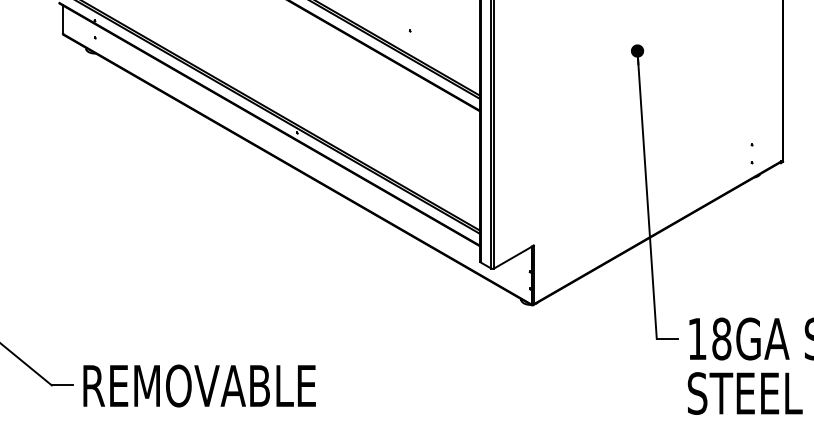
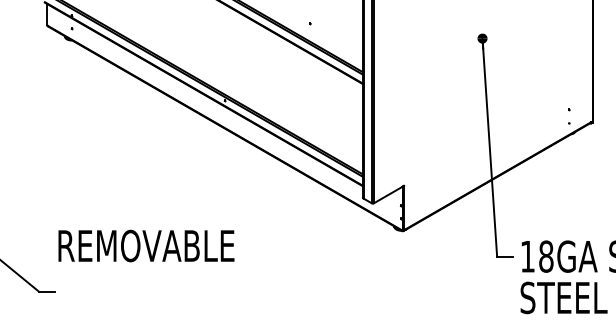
text: (199, 385) -> (146, 245), moved

